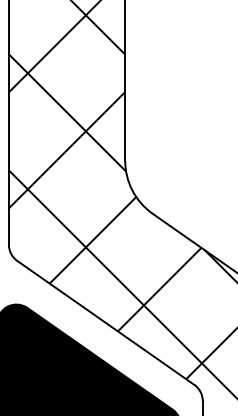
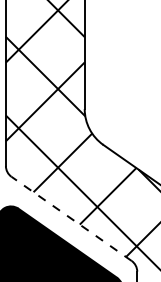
line: (105, 322) -> (71, 218), solid -> dashed

